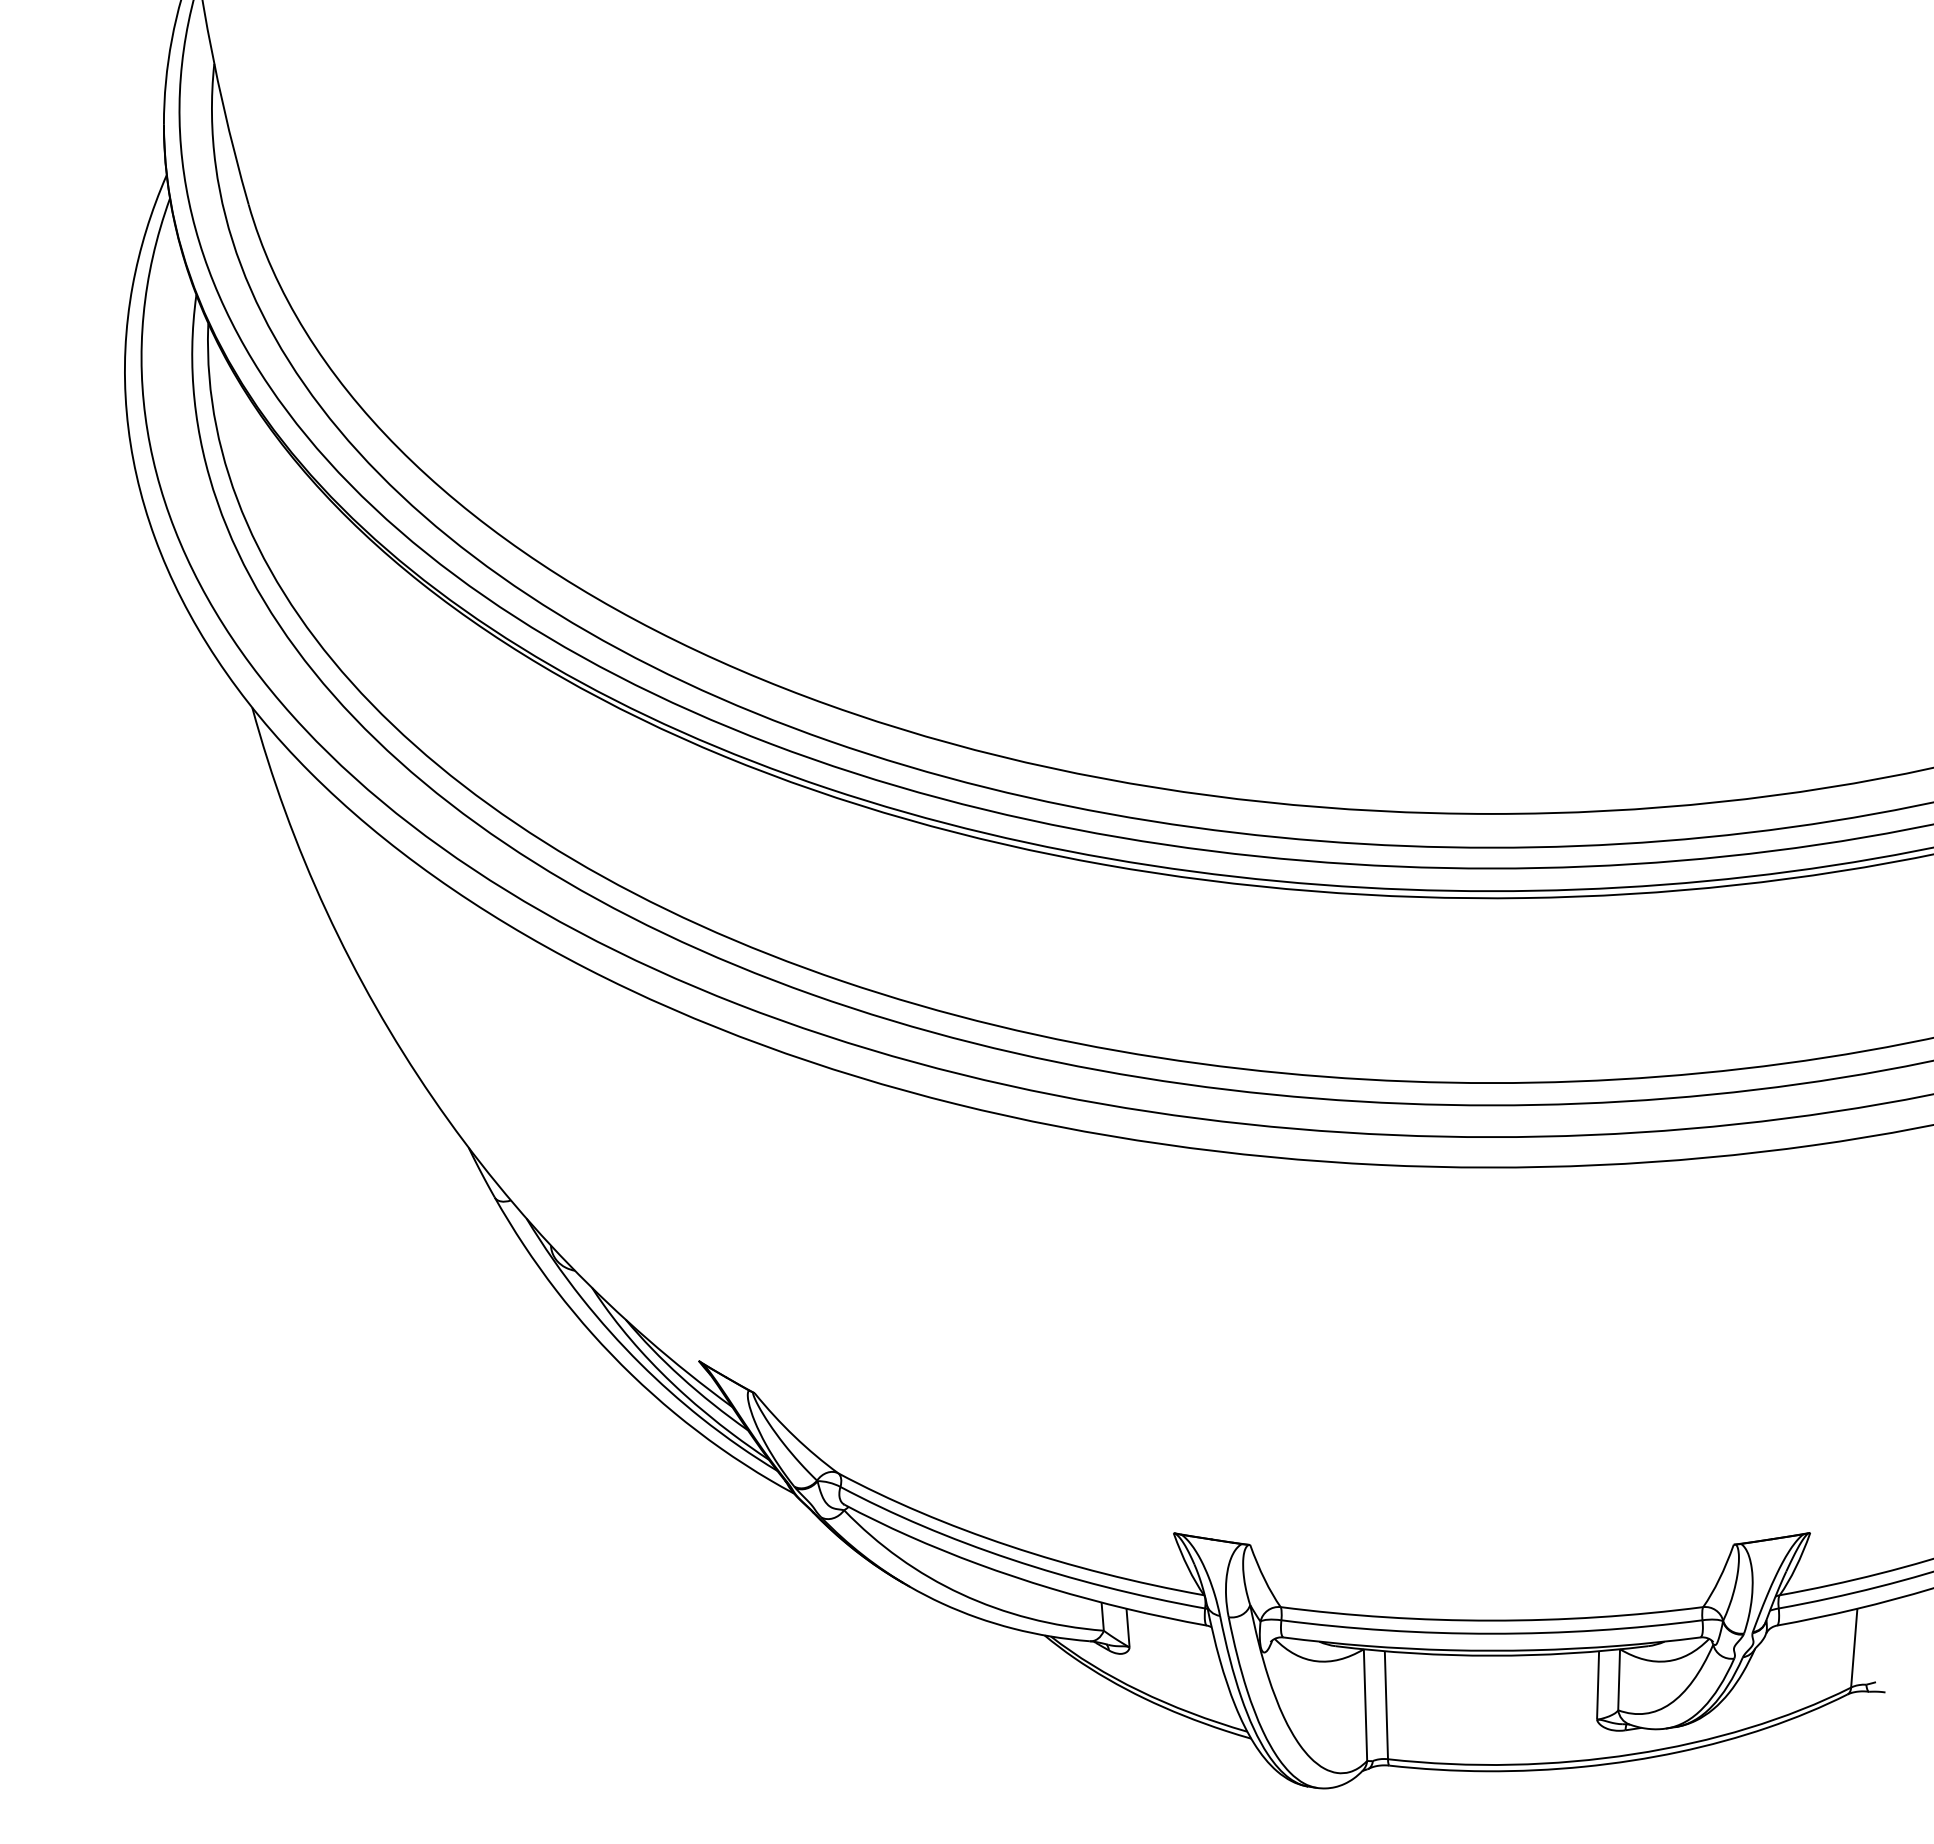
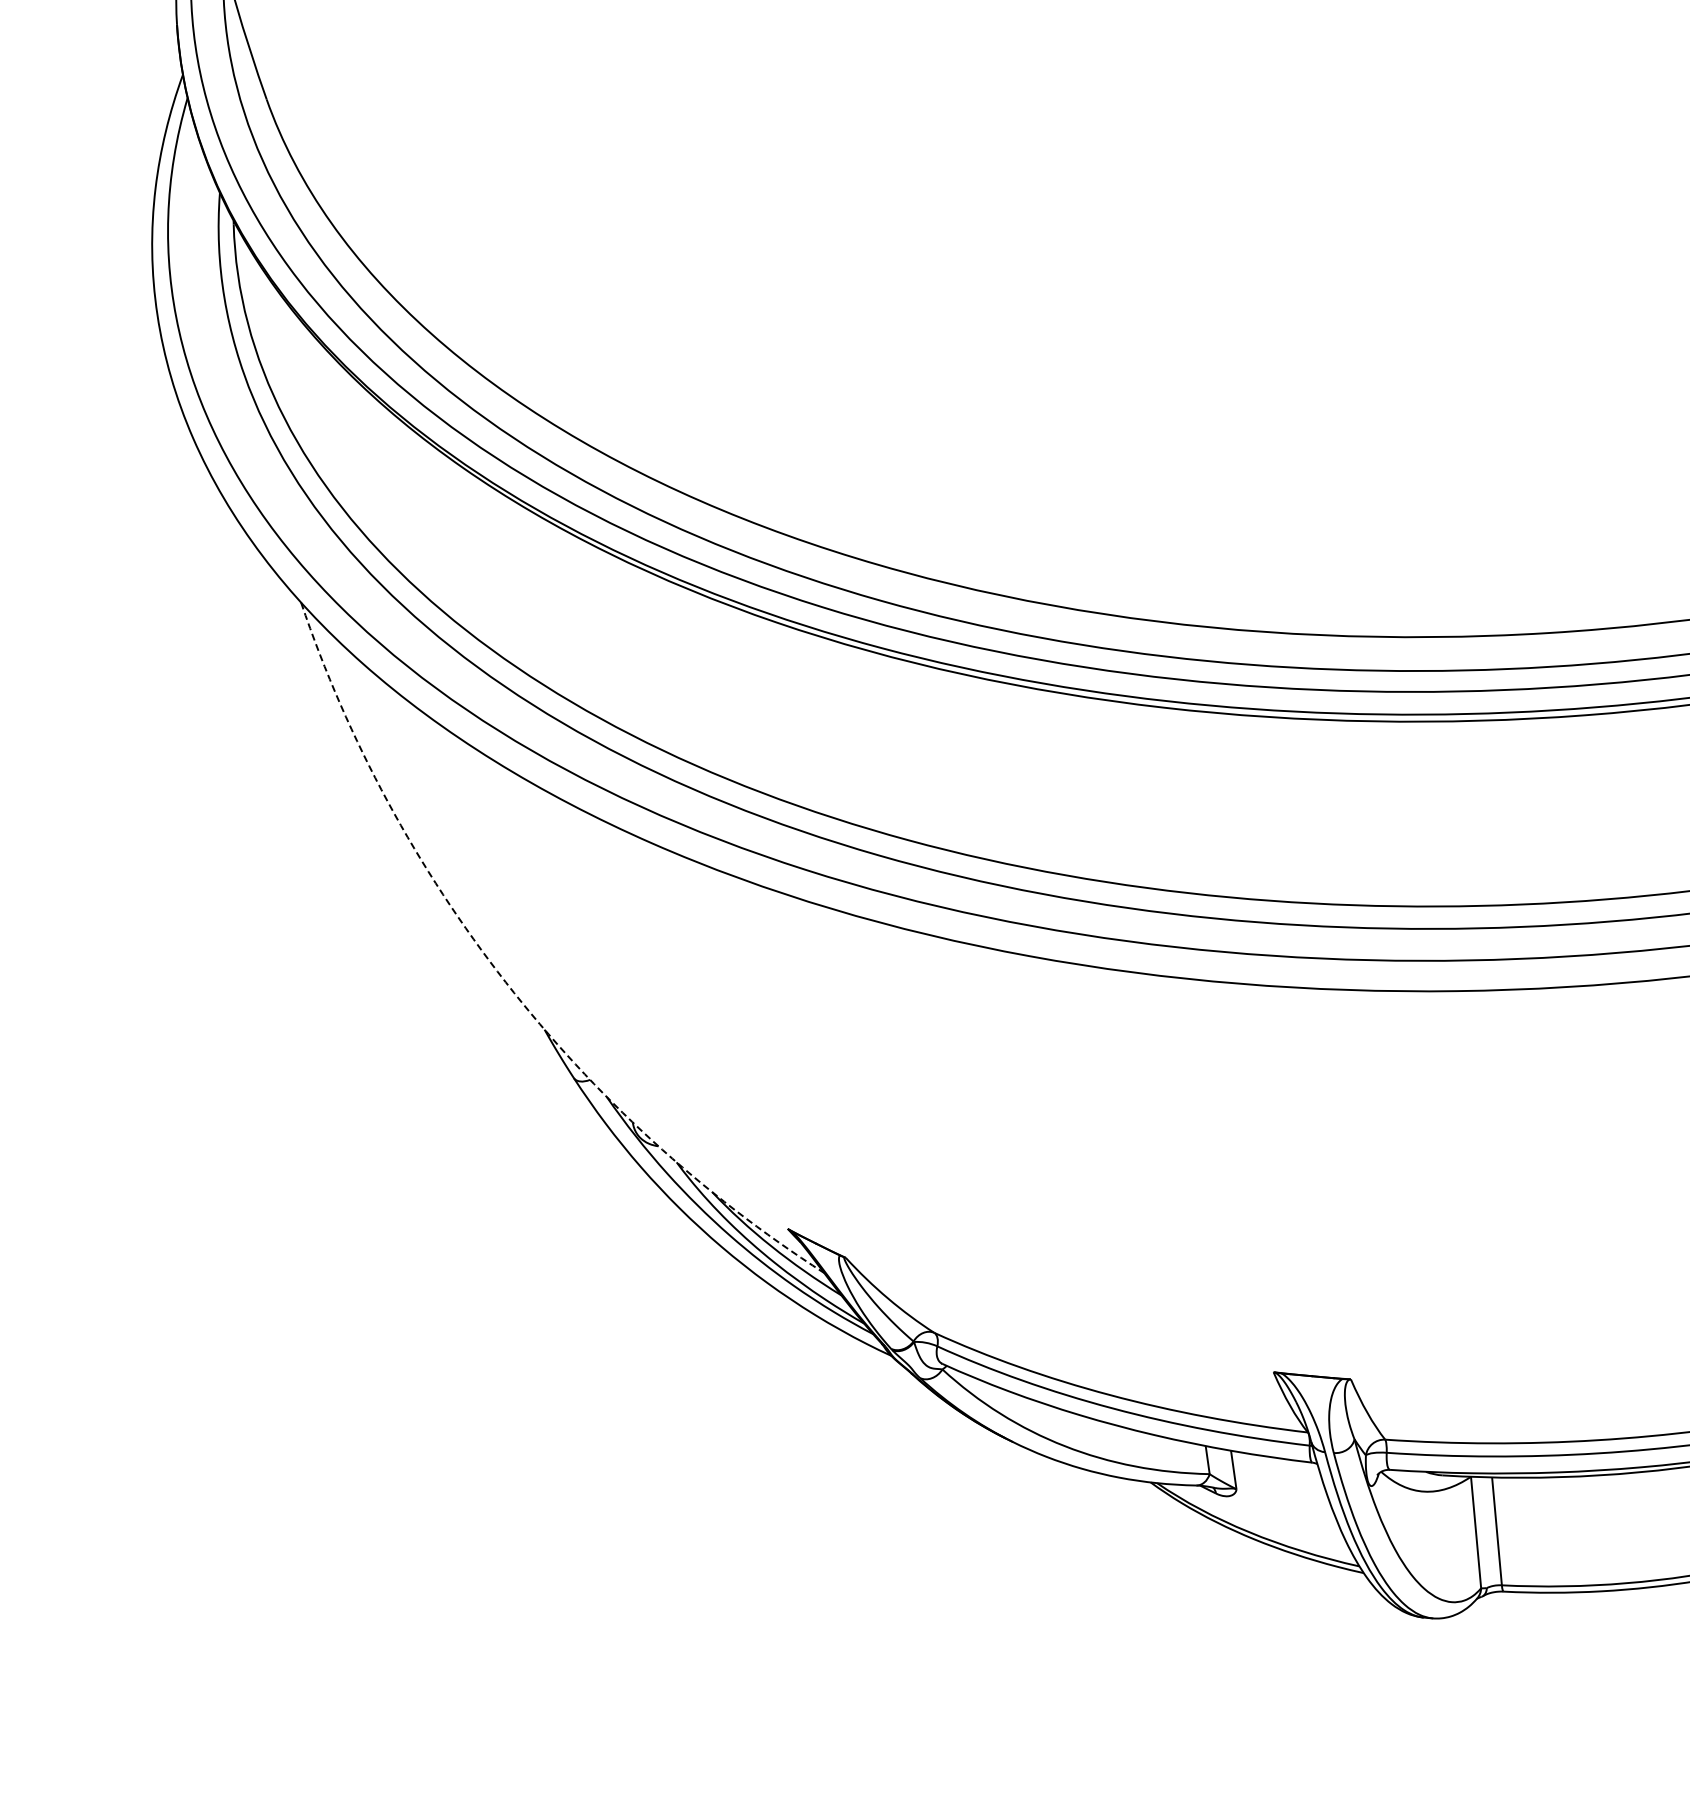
arc: (432, 1098) -> (505, 982), solid -> dashed

